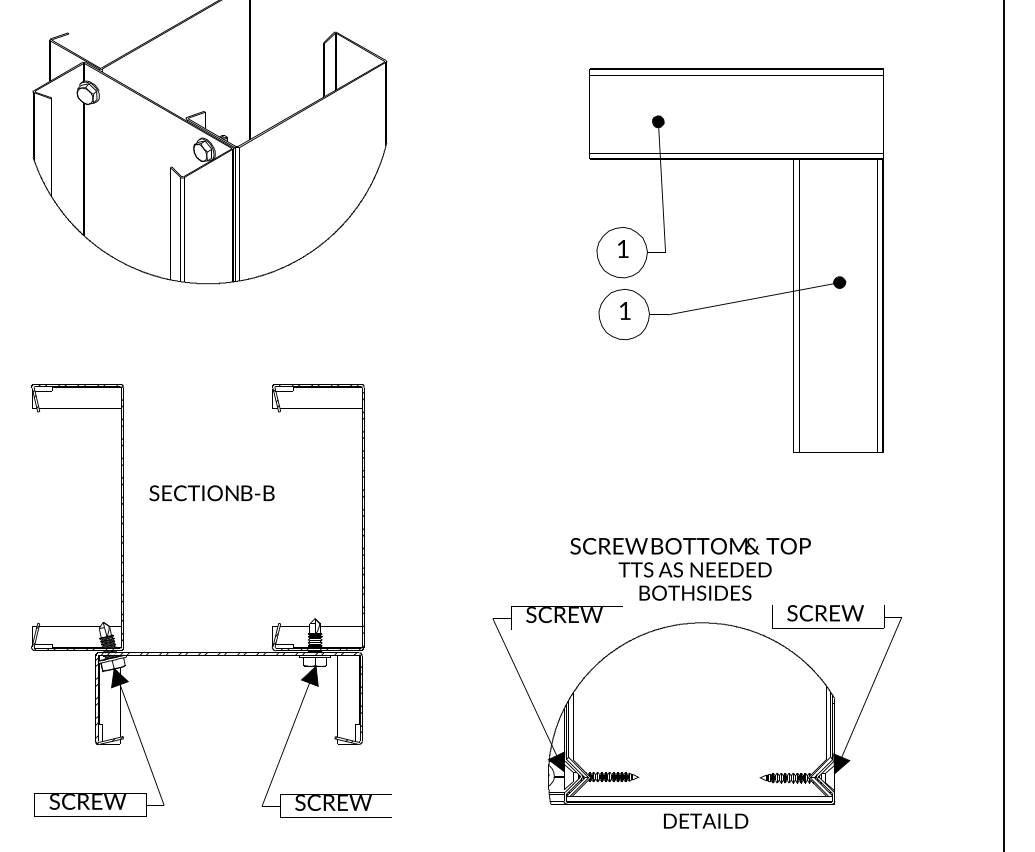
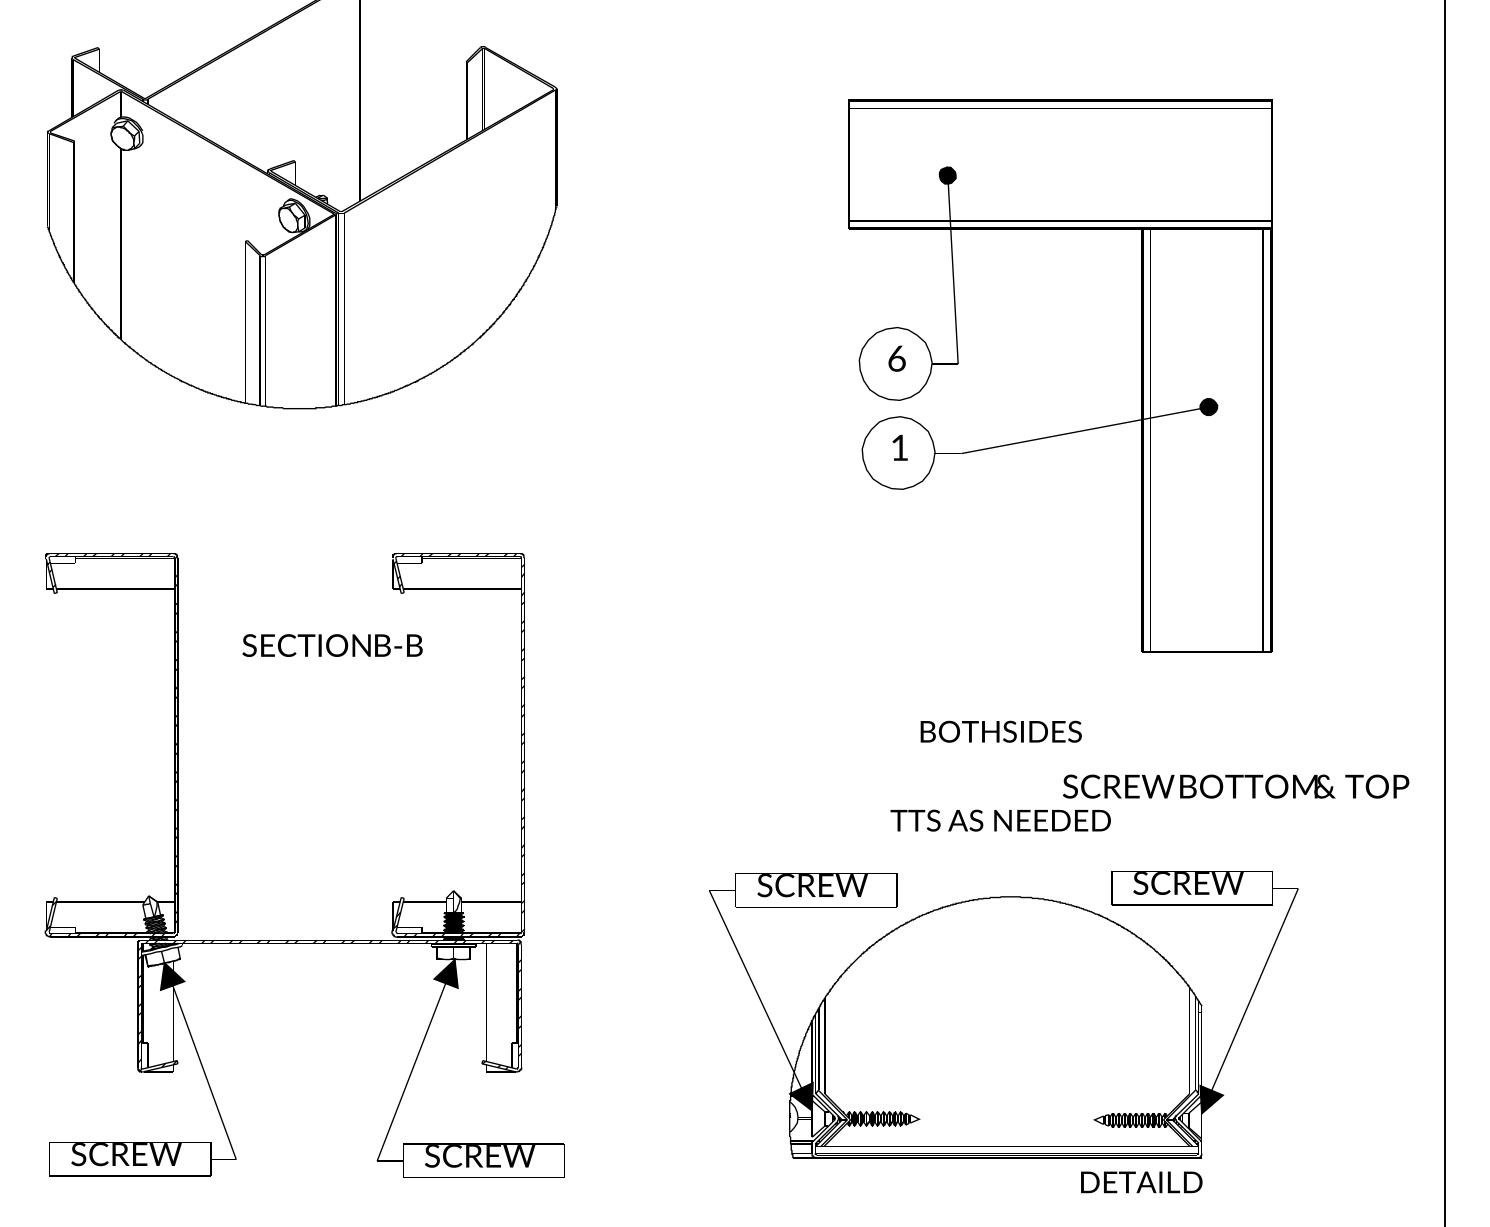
text: (623, 249) -> (897, 359), 1 -> 6
text: (211, 493) -> (331, 645), moved
text: (690, 546) -> (1235, 786), moved
text: (695, 592) -> (1001, 730), moved
text: (706, 820) -> (1142, 1181), moved

